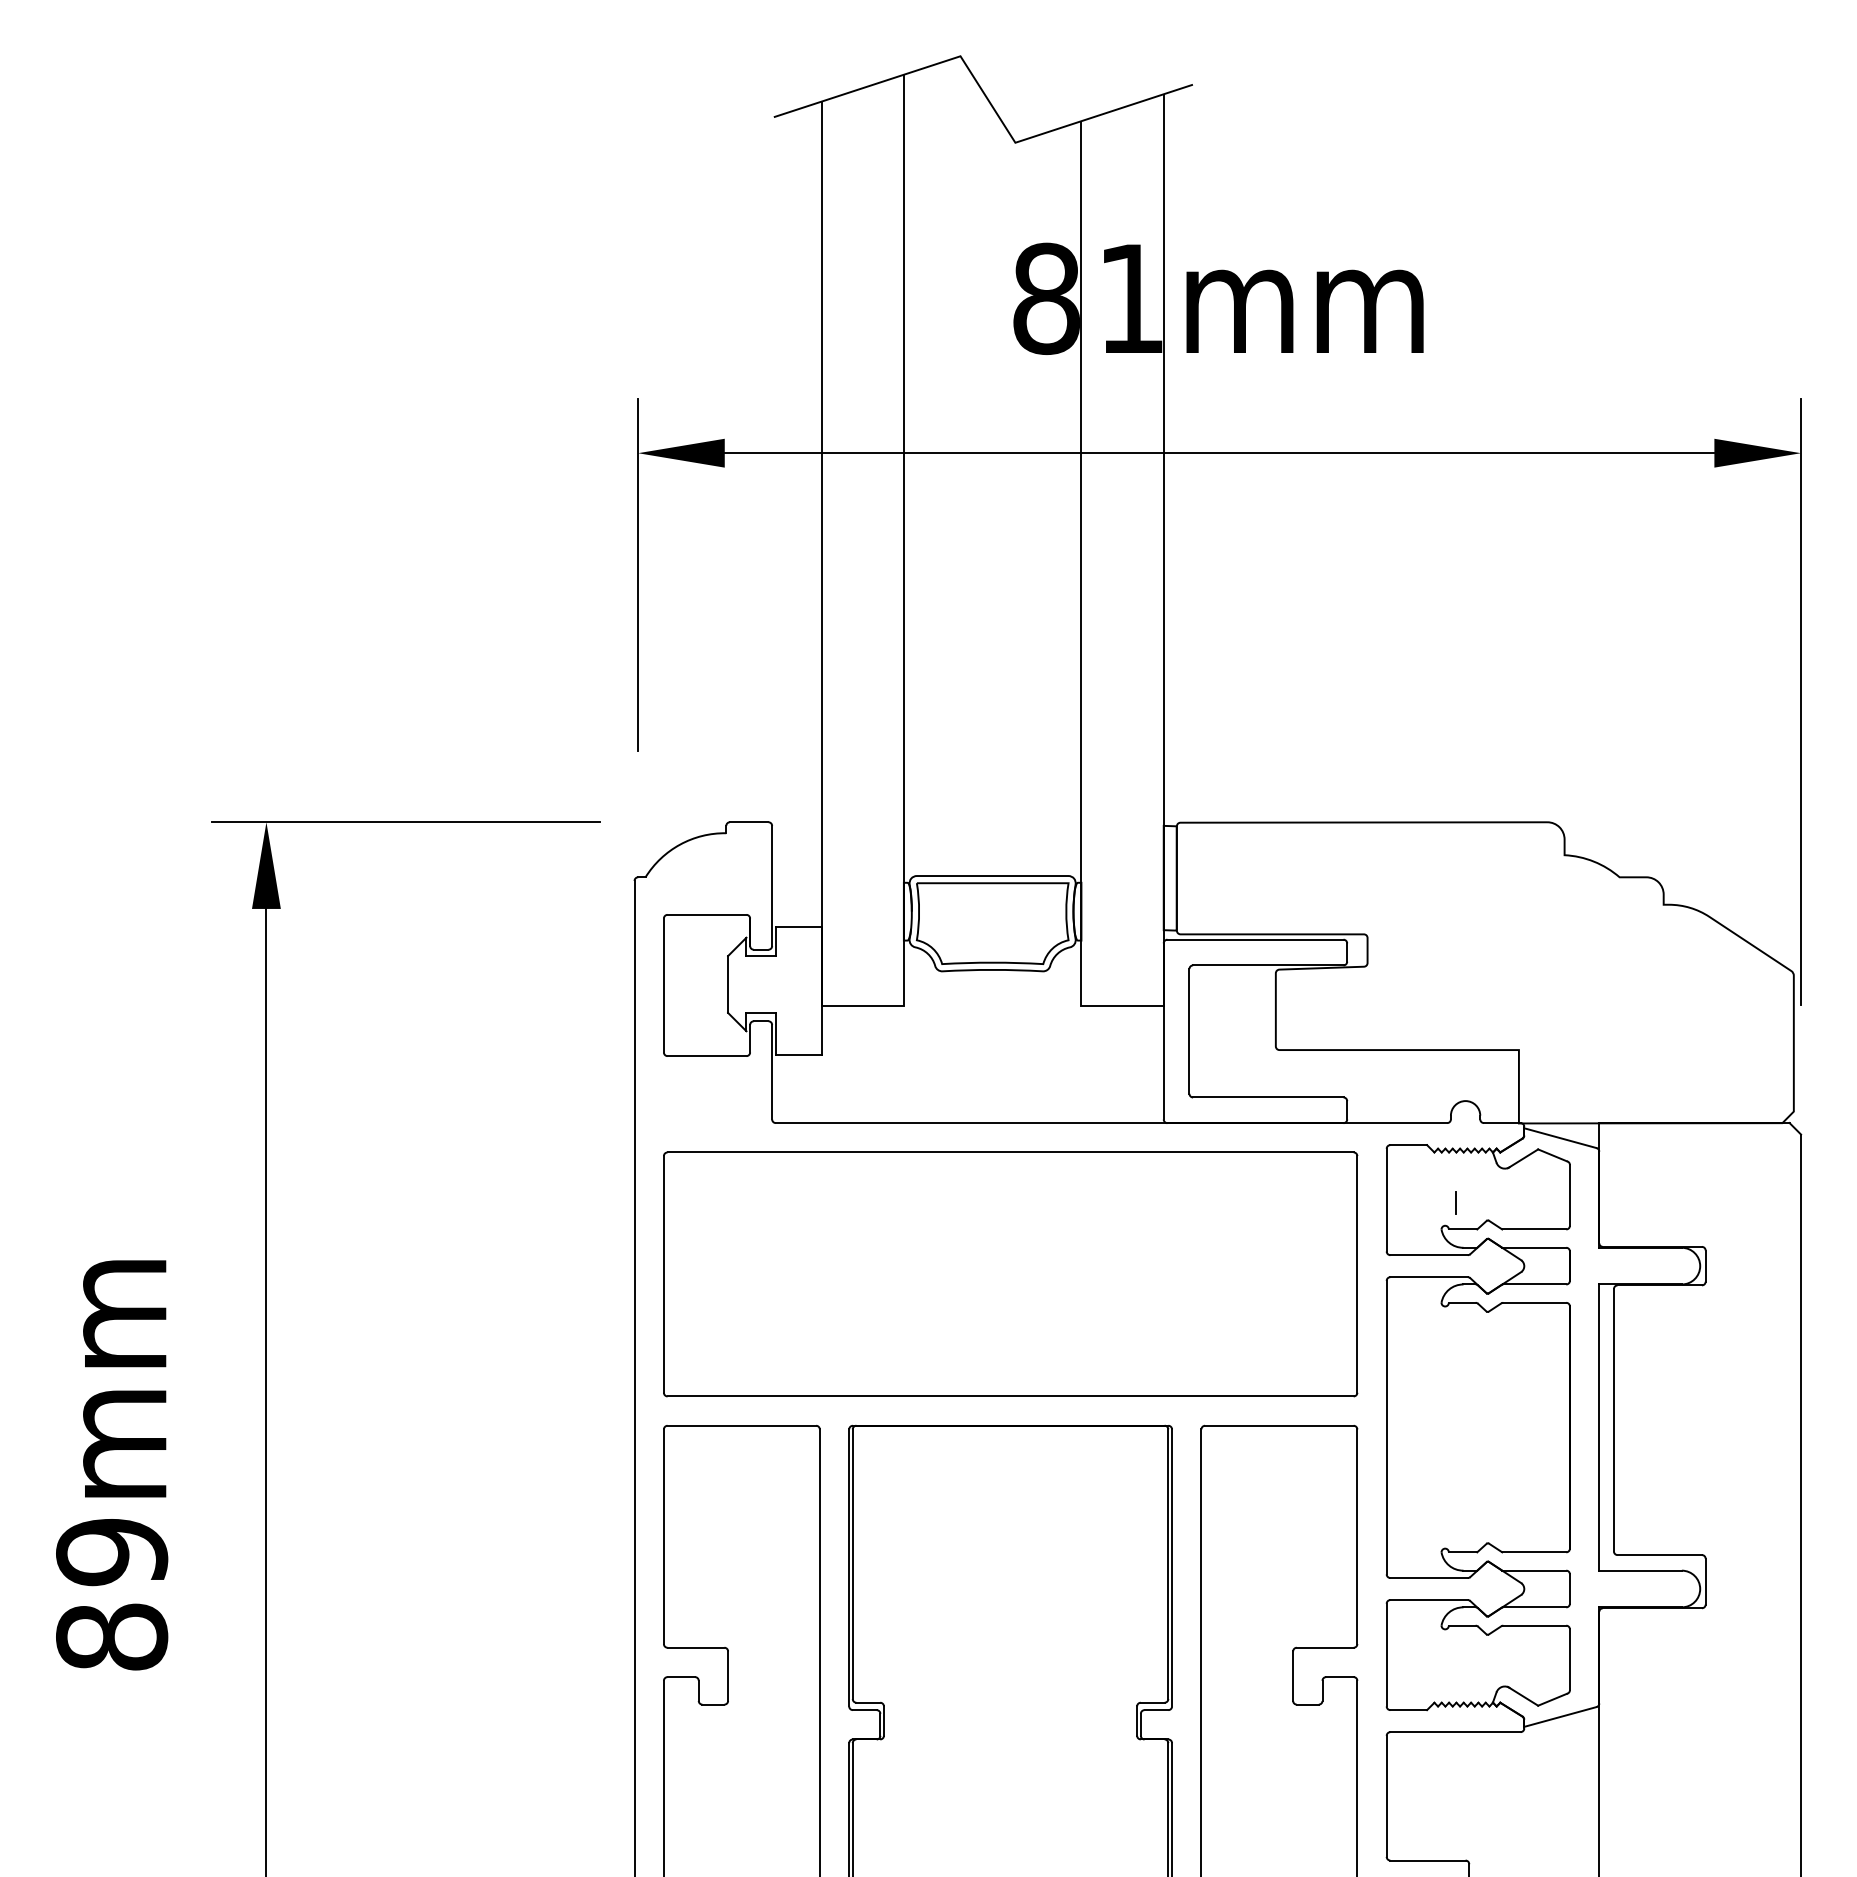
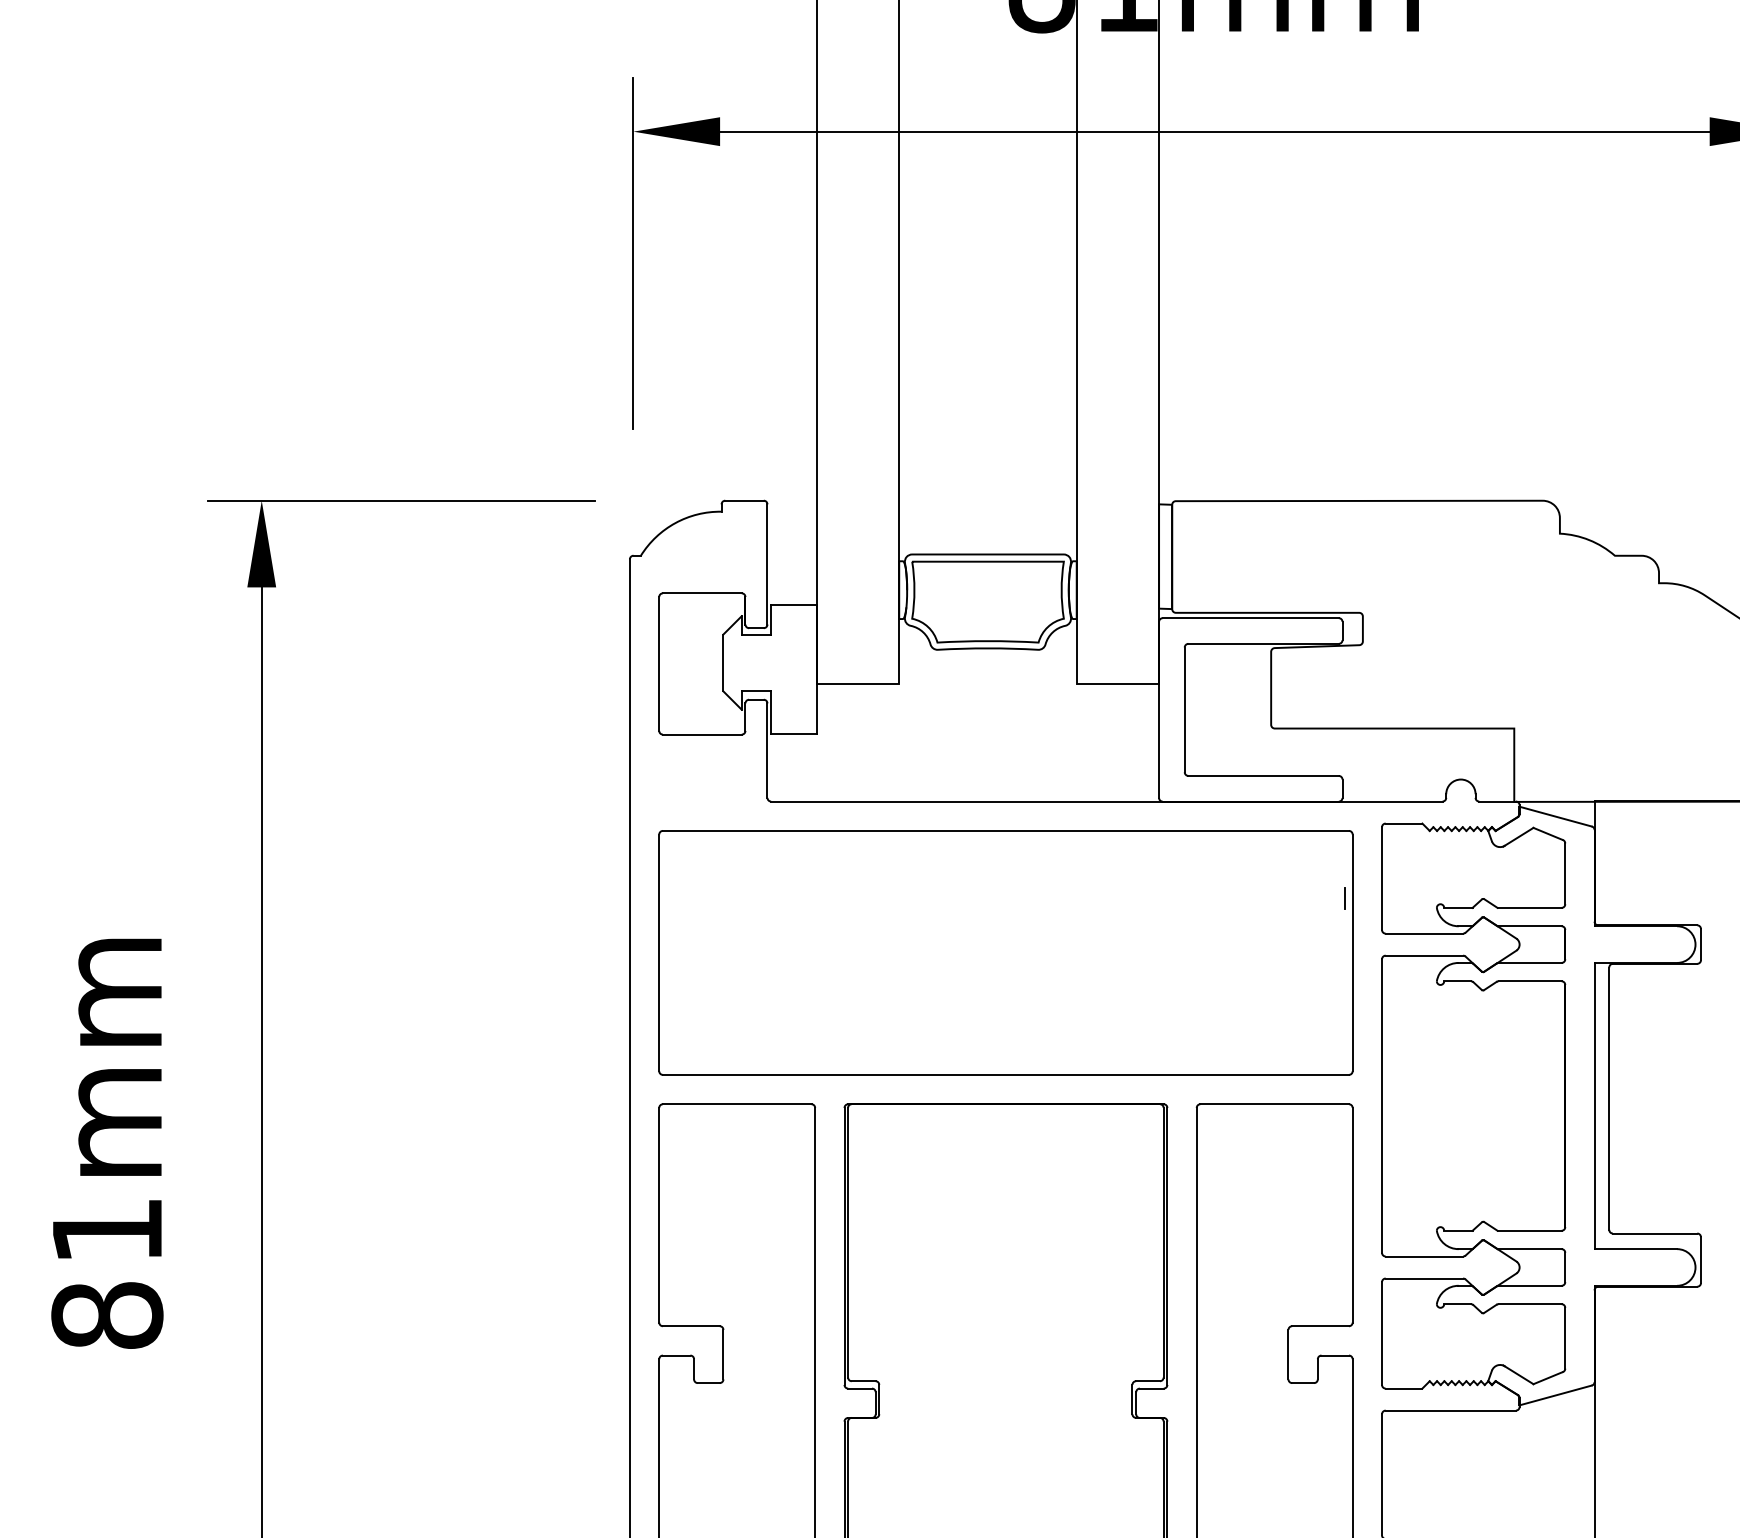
line: (1455, 1202) -> (1344, 897), moved
text: (112, 1552) -> (107, 1230), 89mm -> 81mm

